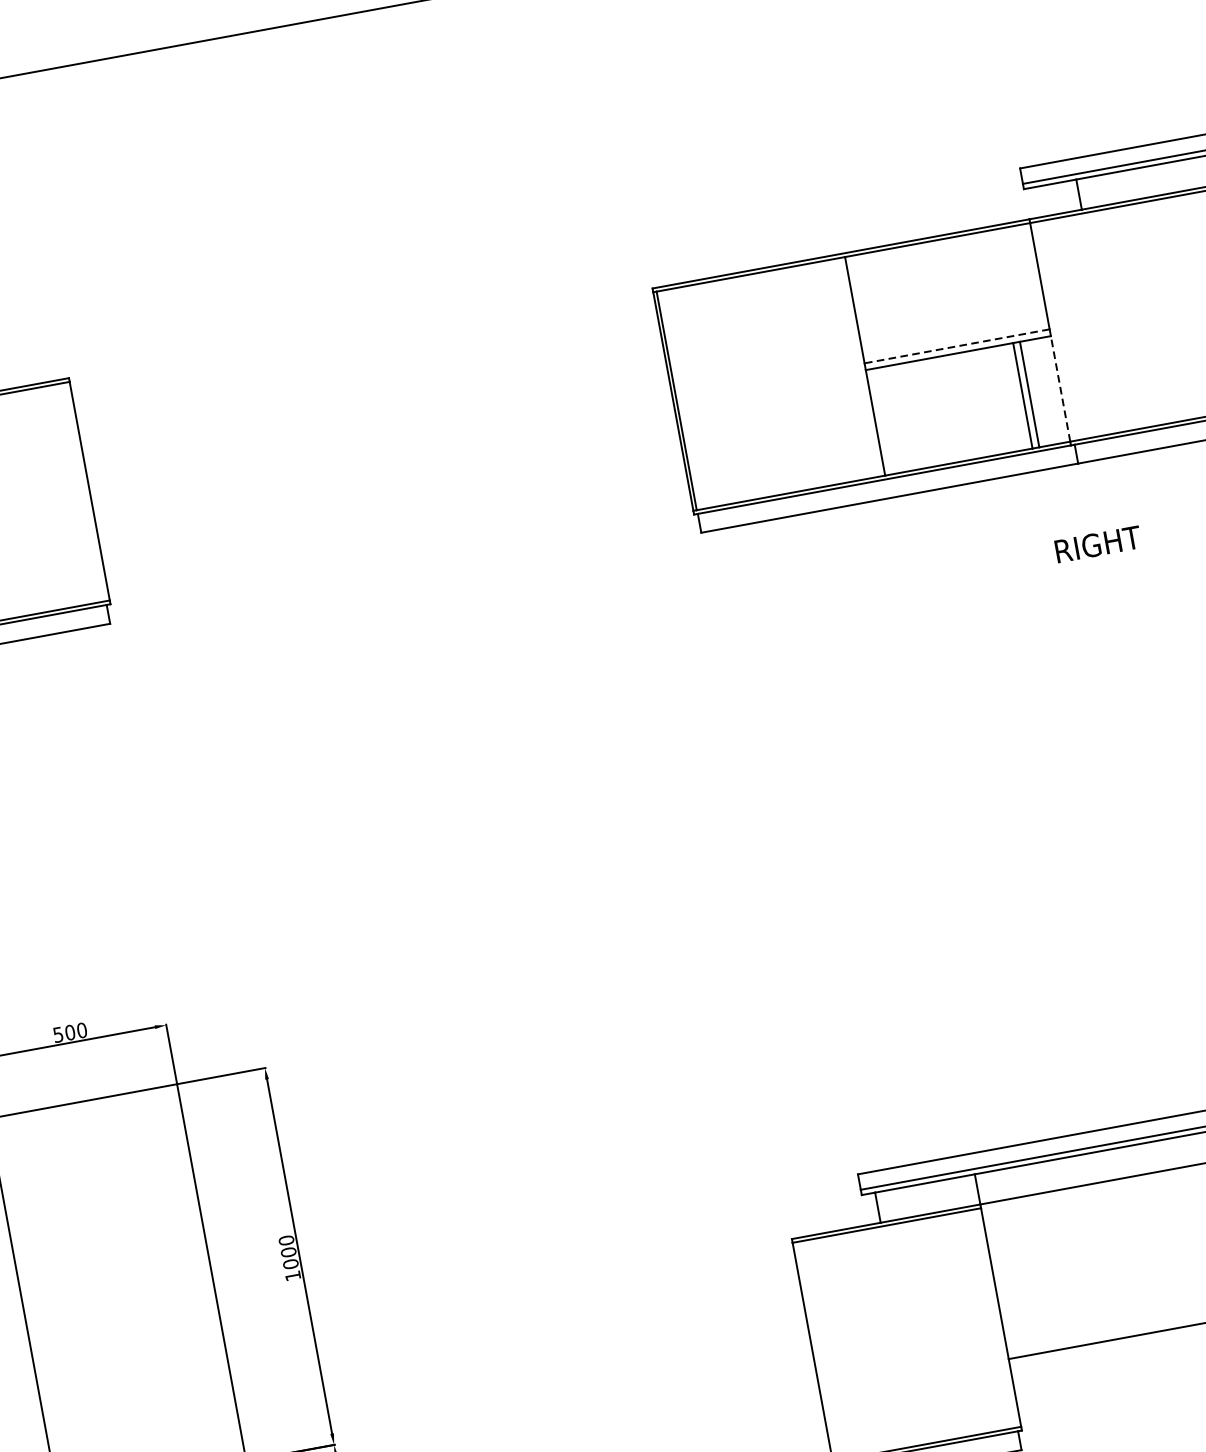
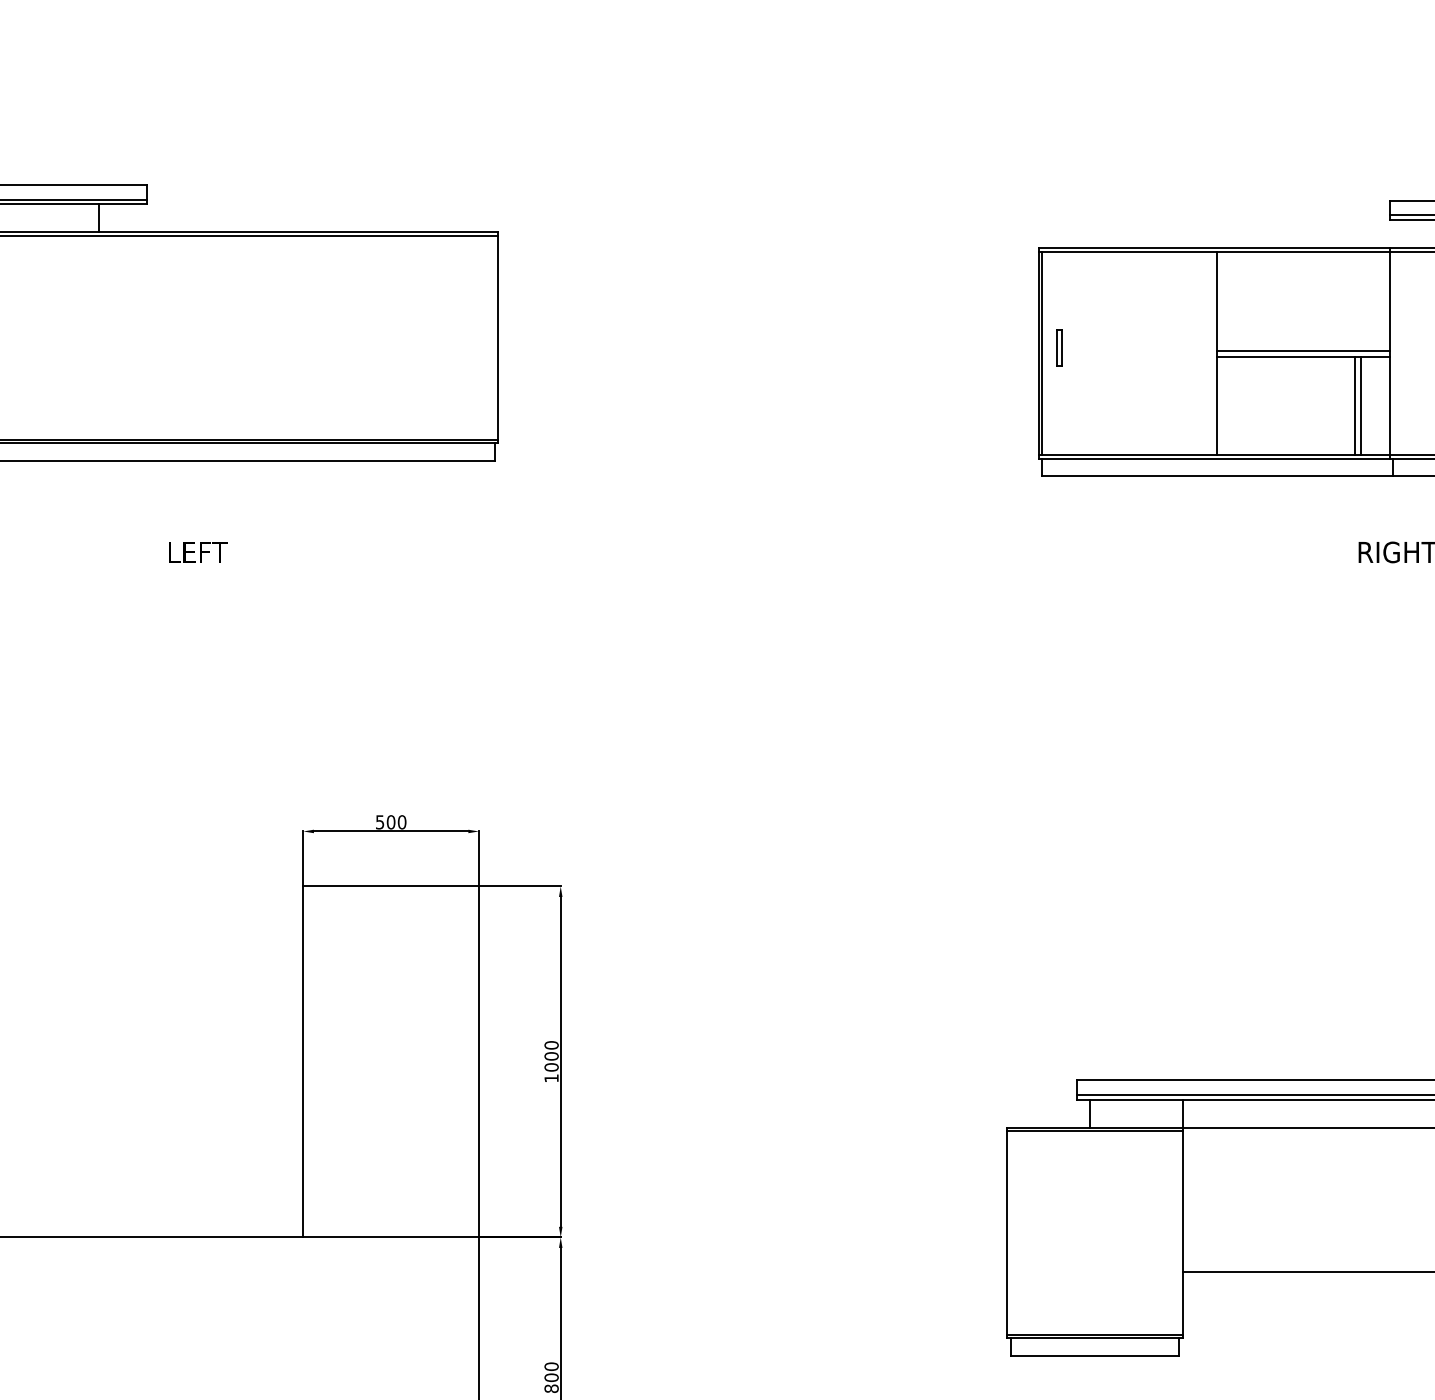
line: (957, 346) -> (1303, 350), dashed -> solid
line: (1060, 388) -> (1389, 405), dashed -> solid
part: (694, 391) -> (1059, 347), added

